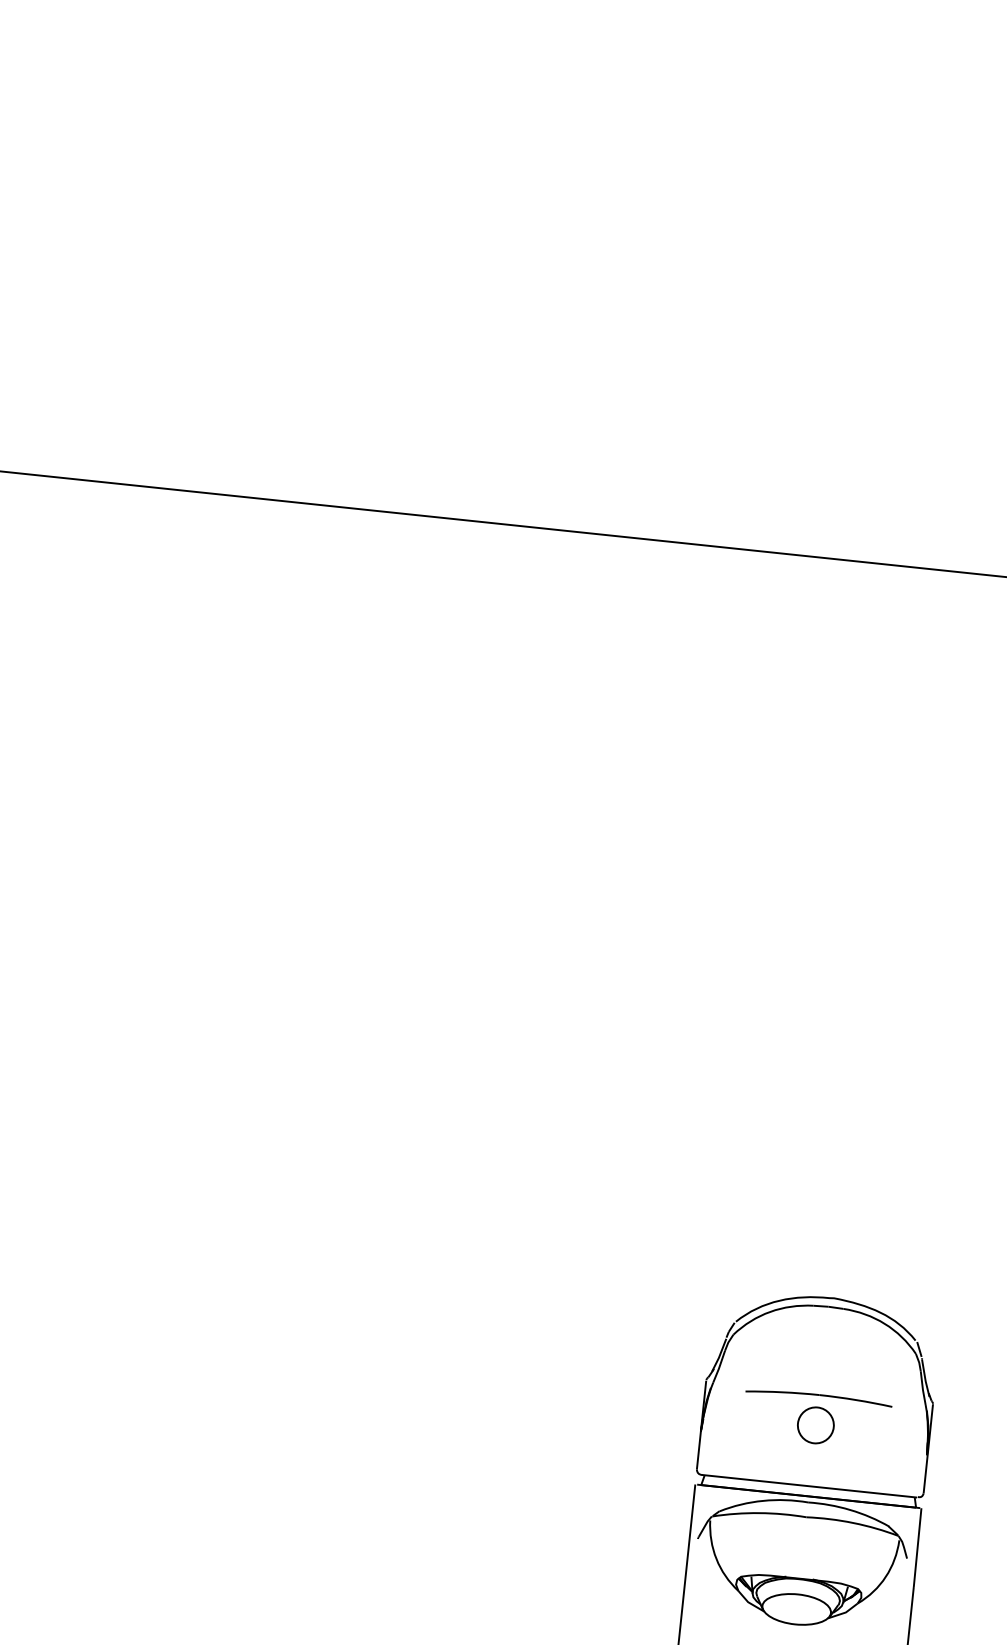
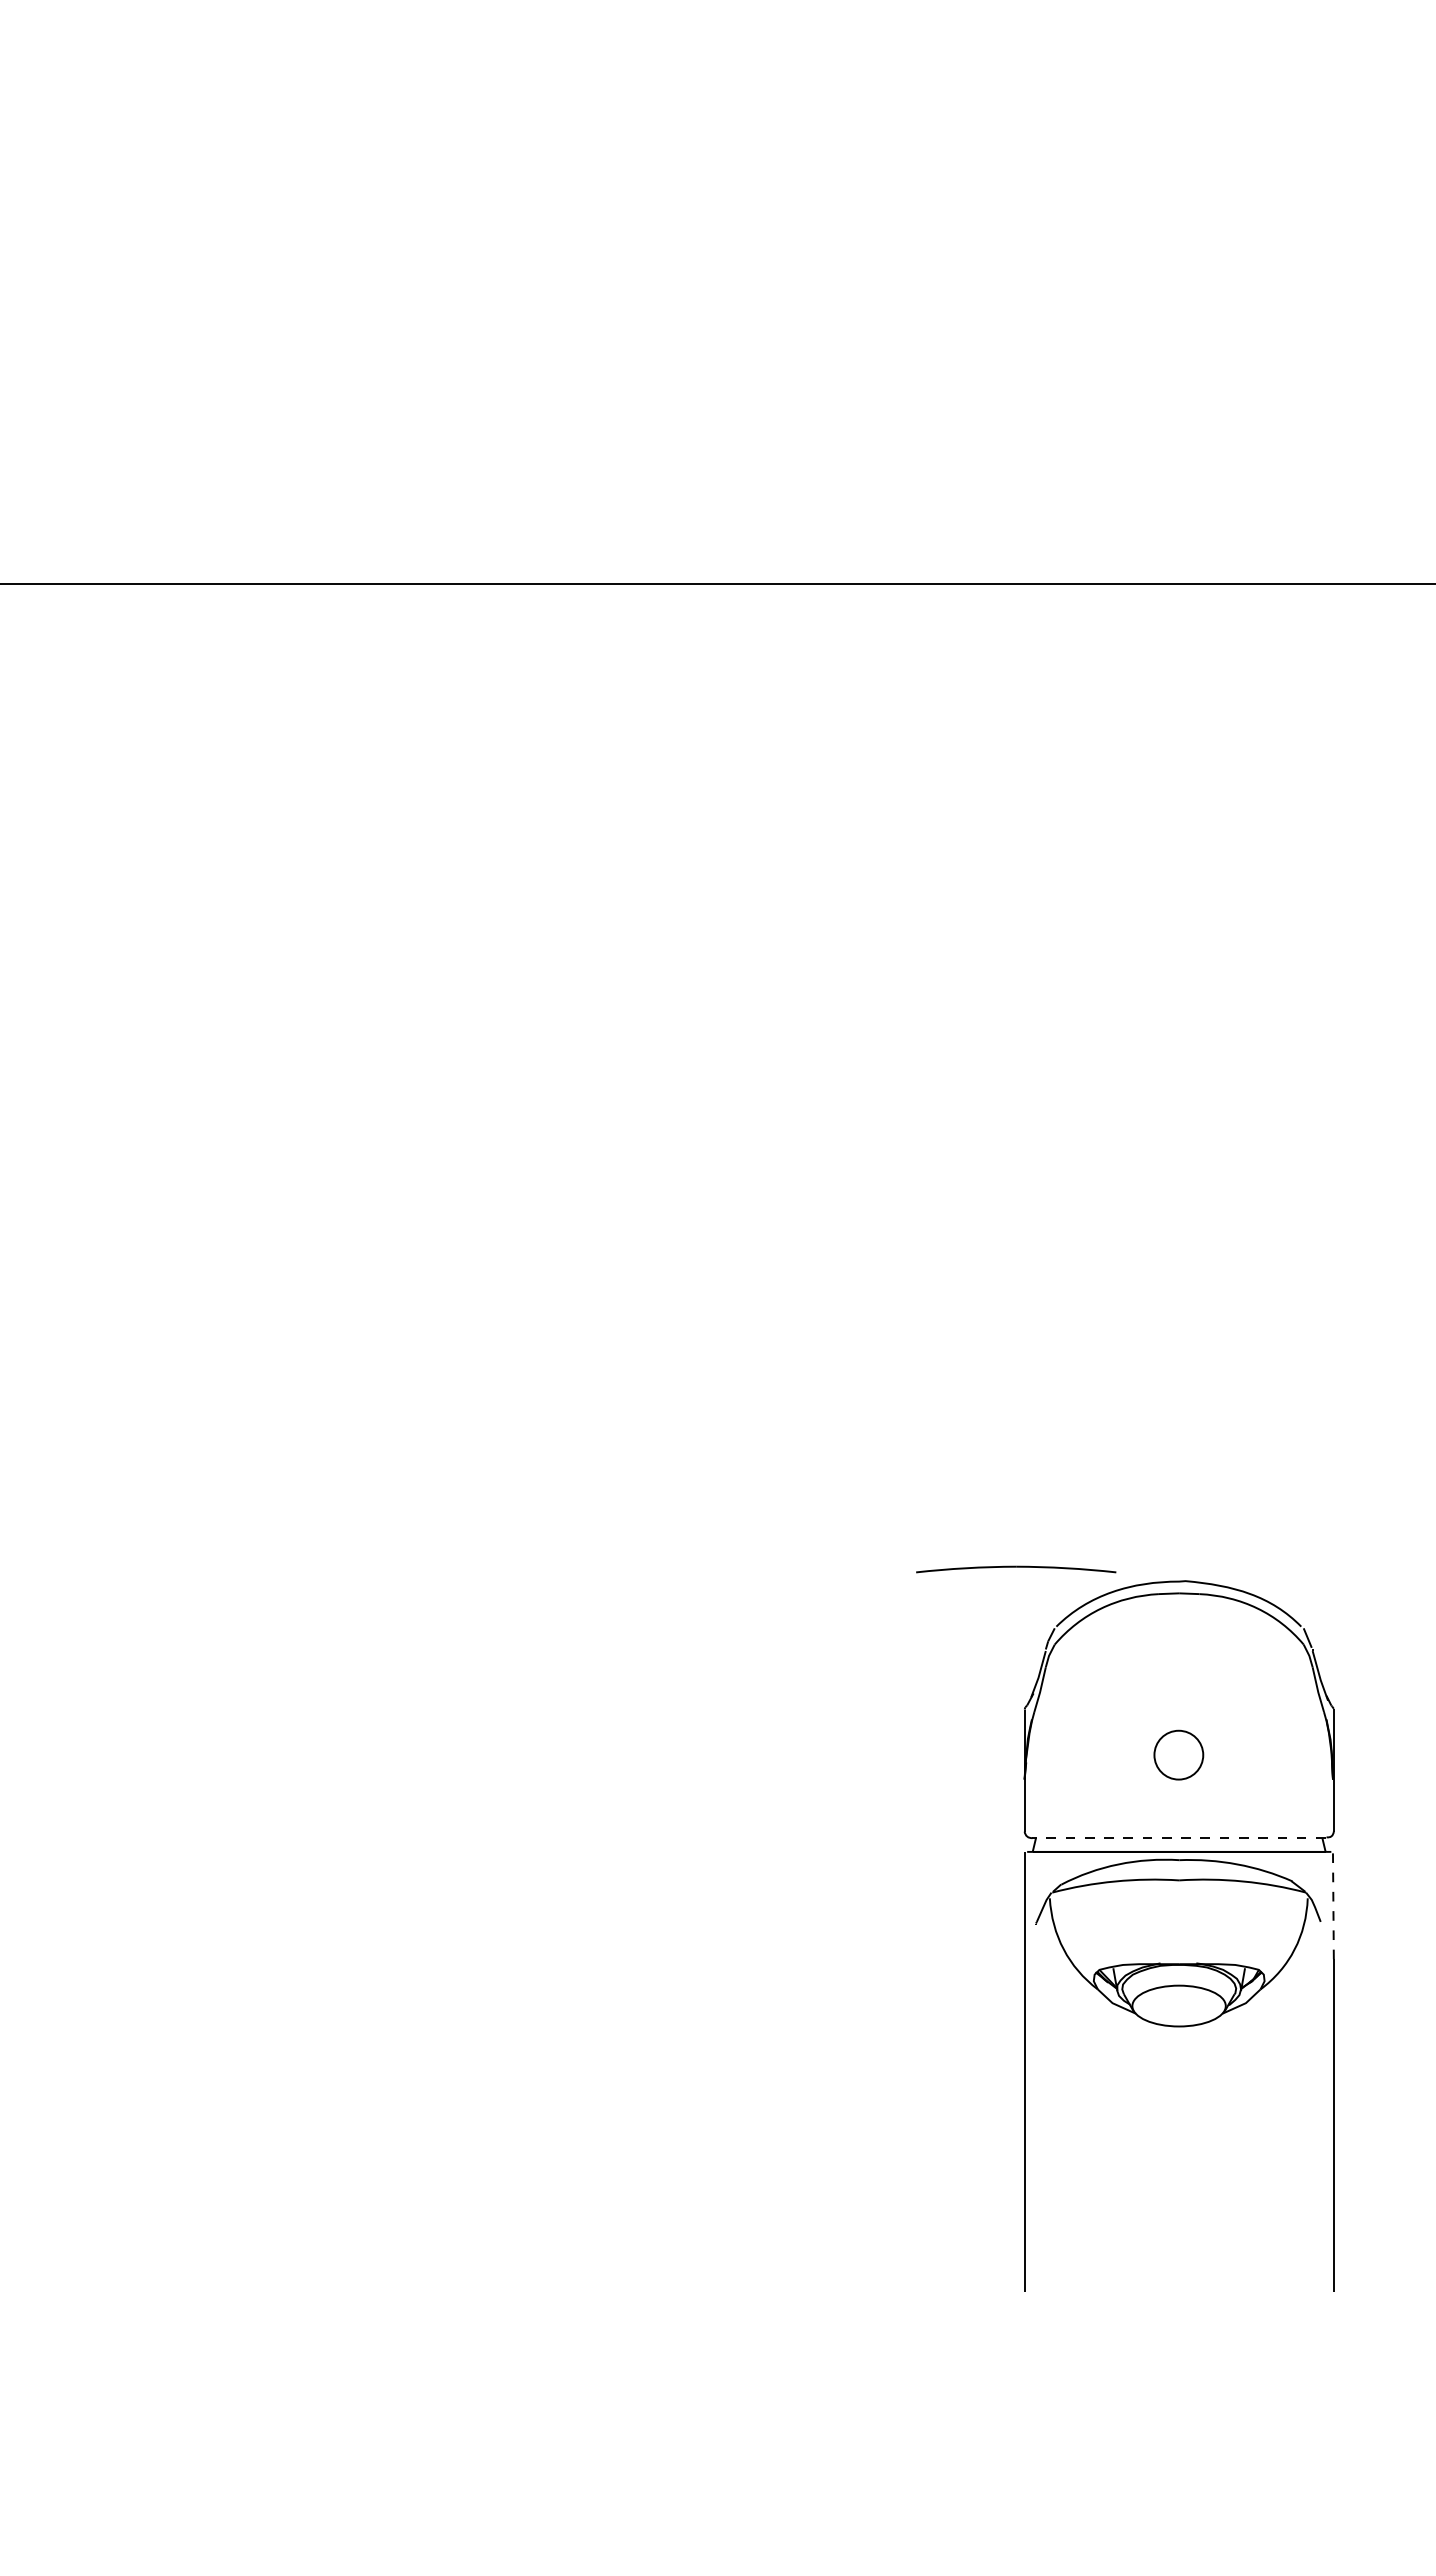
part: (819, 1397) -> (1016, 1569), moved
line: (809, 1486) -> (1178, 1838), solid -> dashed
line: (917, 1547) -> (1333, 1905), solid -> dashed

